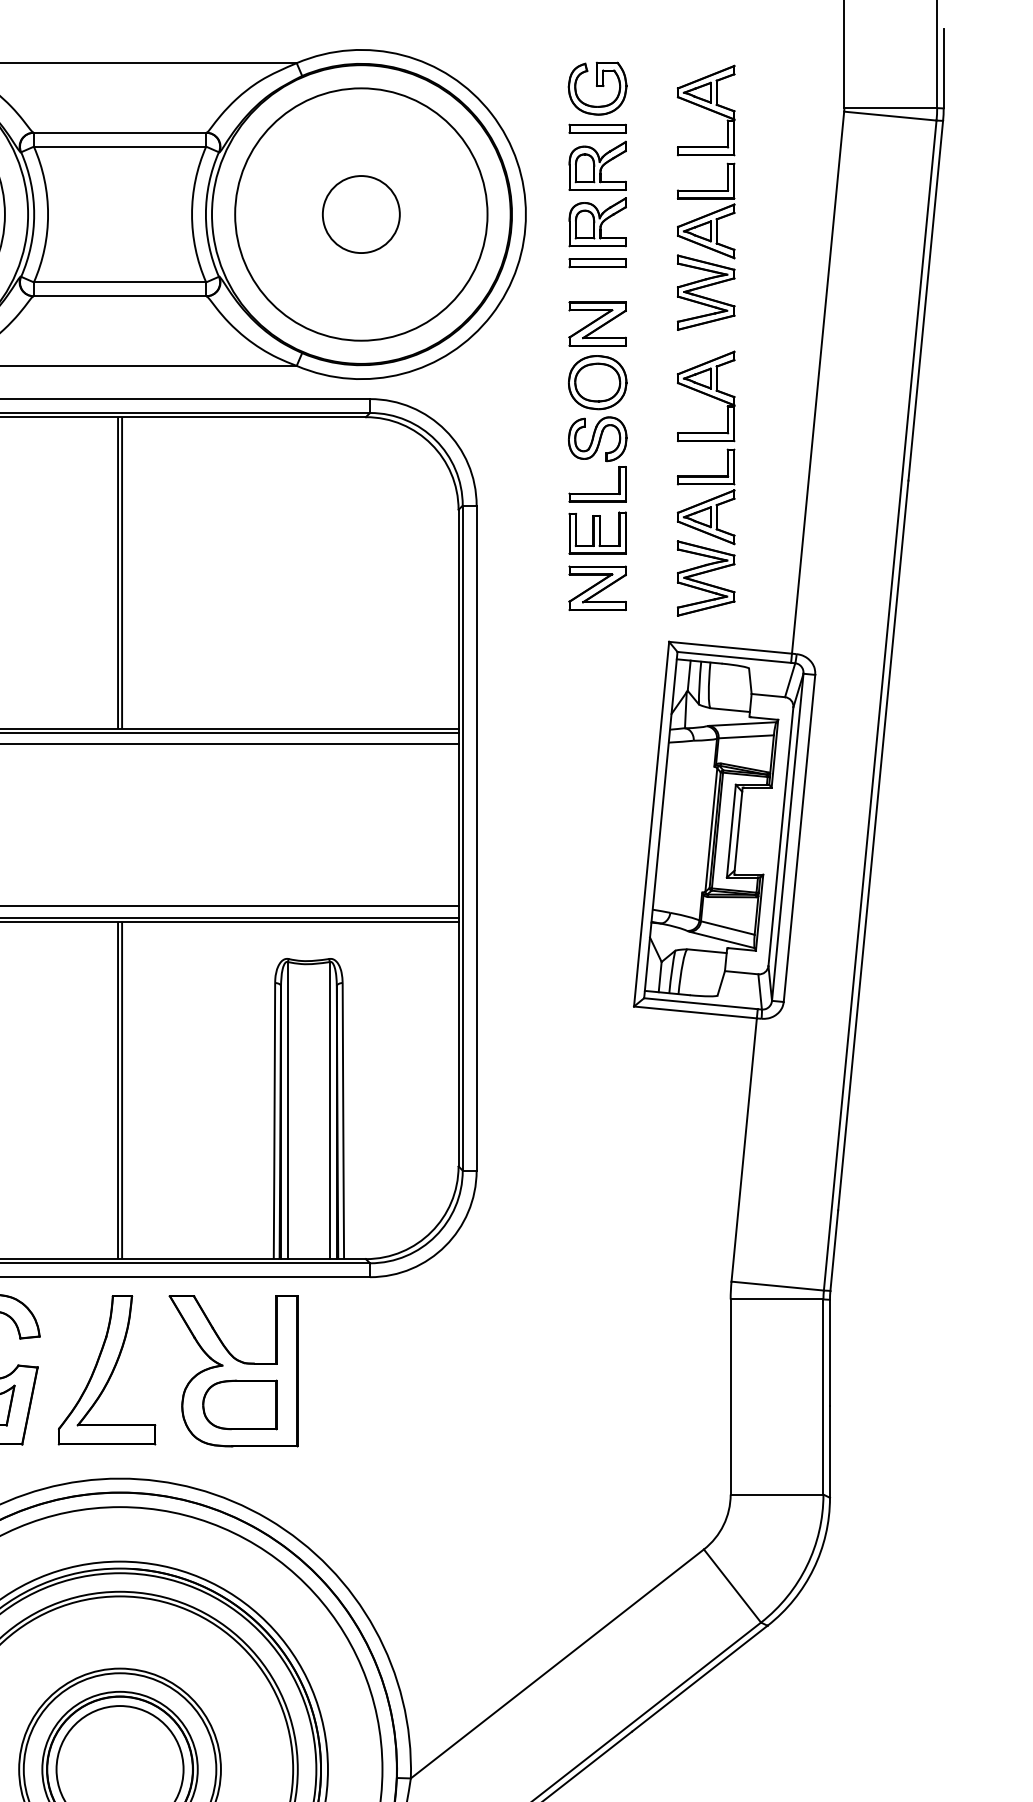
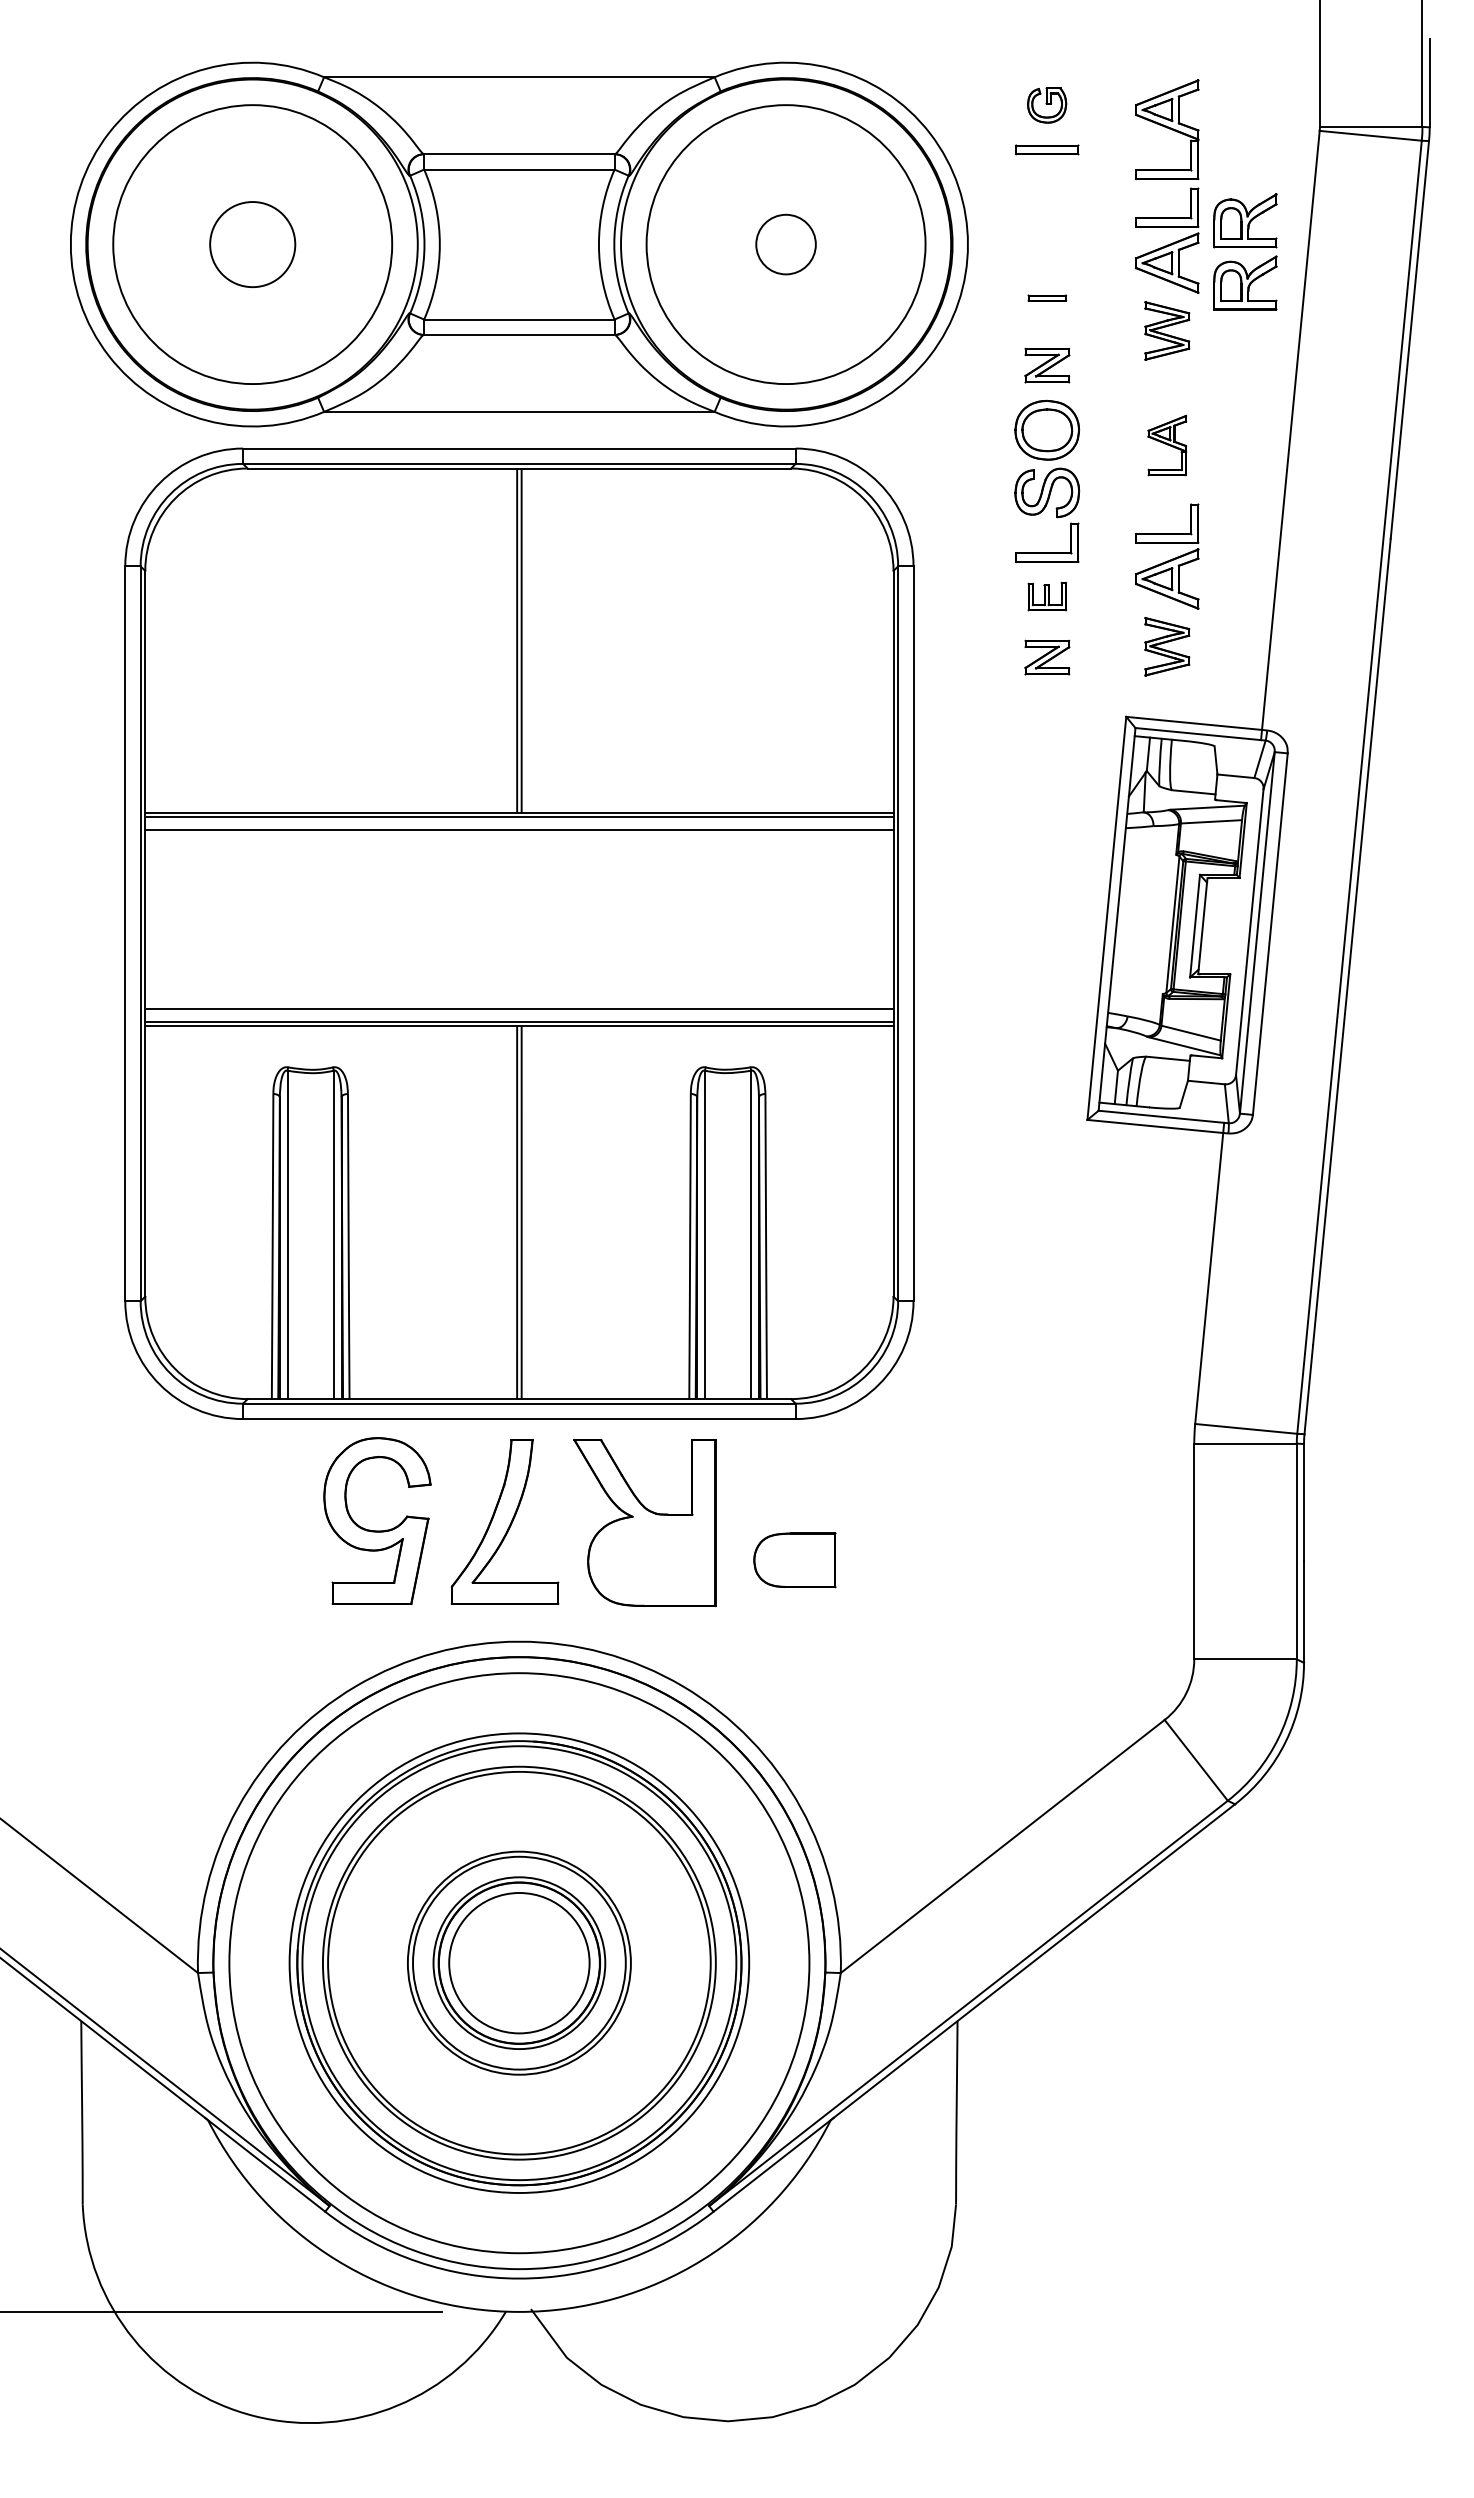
part: (596, 88) -> (1046, 105), size x0.6
part: (597, 193) -> (1245, 251), moved
circle: (360, 214) -> (785, 244), size x0.7
part: (597, 262) -> (1047, 297), size x0.6
part: (706, 292) -> (1167, 330), size x0.7
part: (597, 323) -> (1047, 365), size x0.7
part: (706, 396) -> (1167, 445), size x0.6
part: (597, 532) -> (1047, 596), size x0.6
part: (706, 578) -> (1167, 646), size x0.7
part: (597, 588) -> (1047, 657), size x0.7
part: (239, 1405) -> (794, 1560), moved

